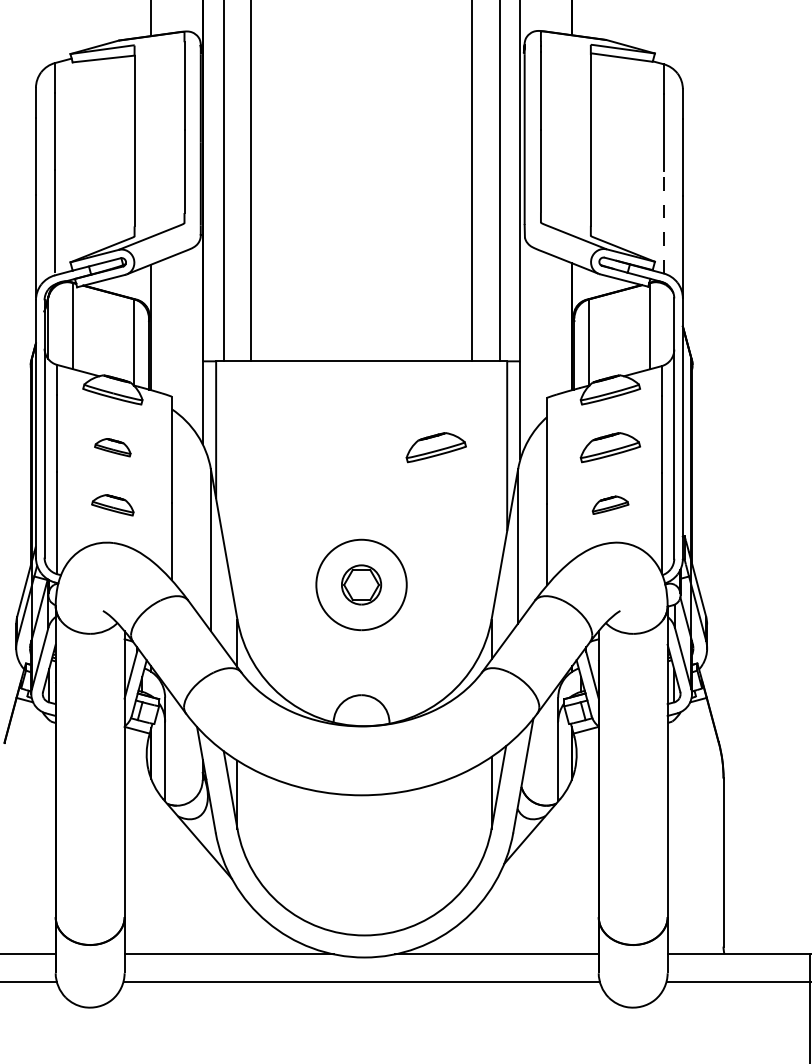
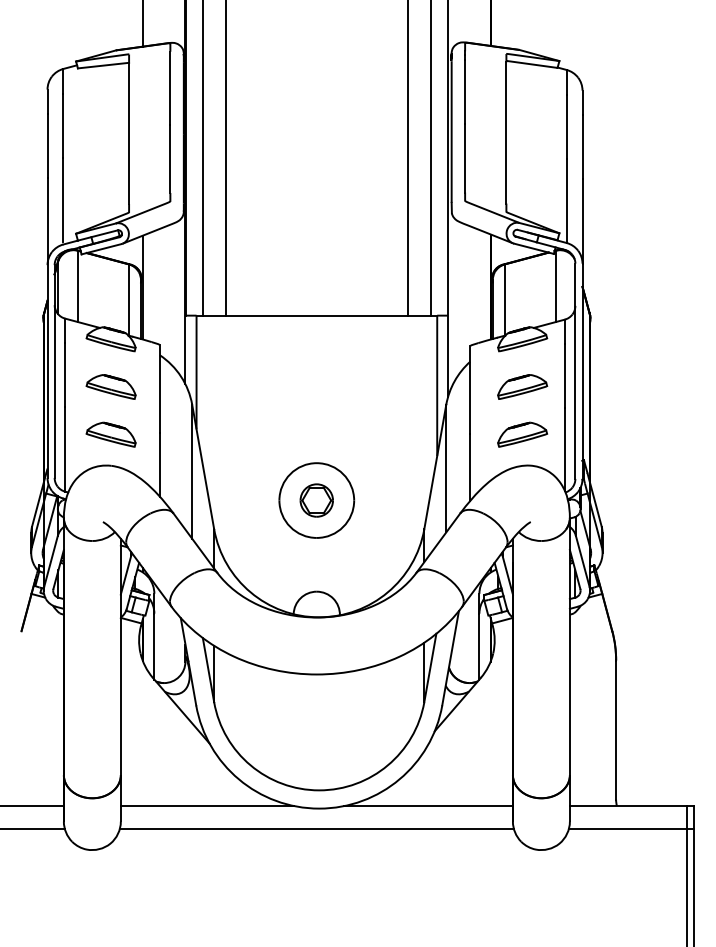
line: (663, 222) -> (566, 200), dashed -> solid
part: (112, 447) -> (110, 386), size x1.67
part: (436, 447) -> (378, 386), removed
part: (112, 505) -> (110, 434), size x1.43
part: (610, 505) -> (522, 434), size x1.67

